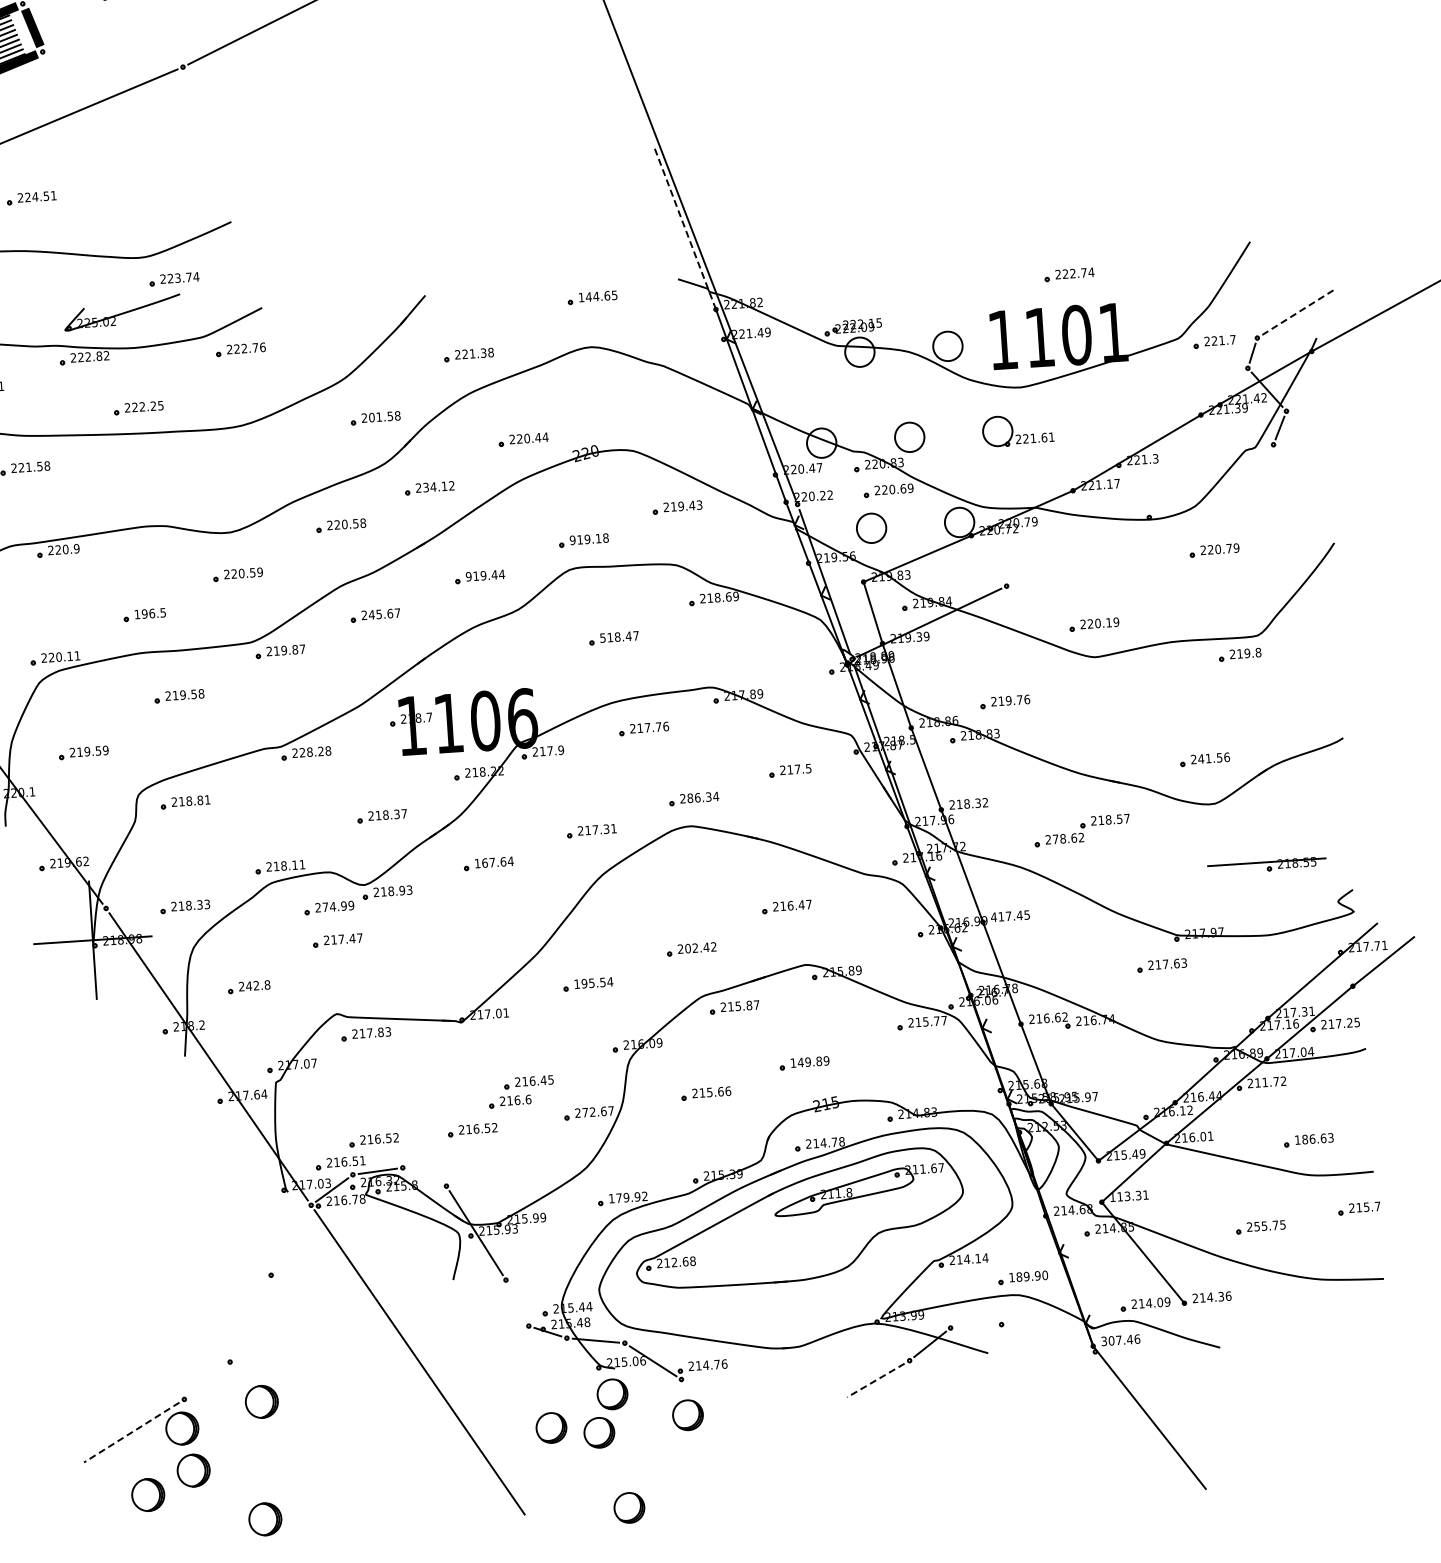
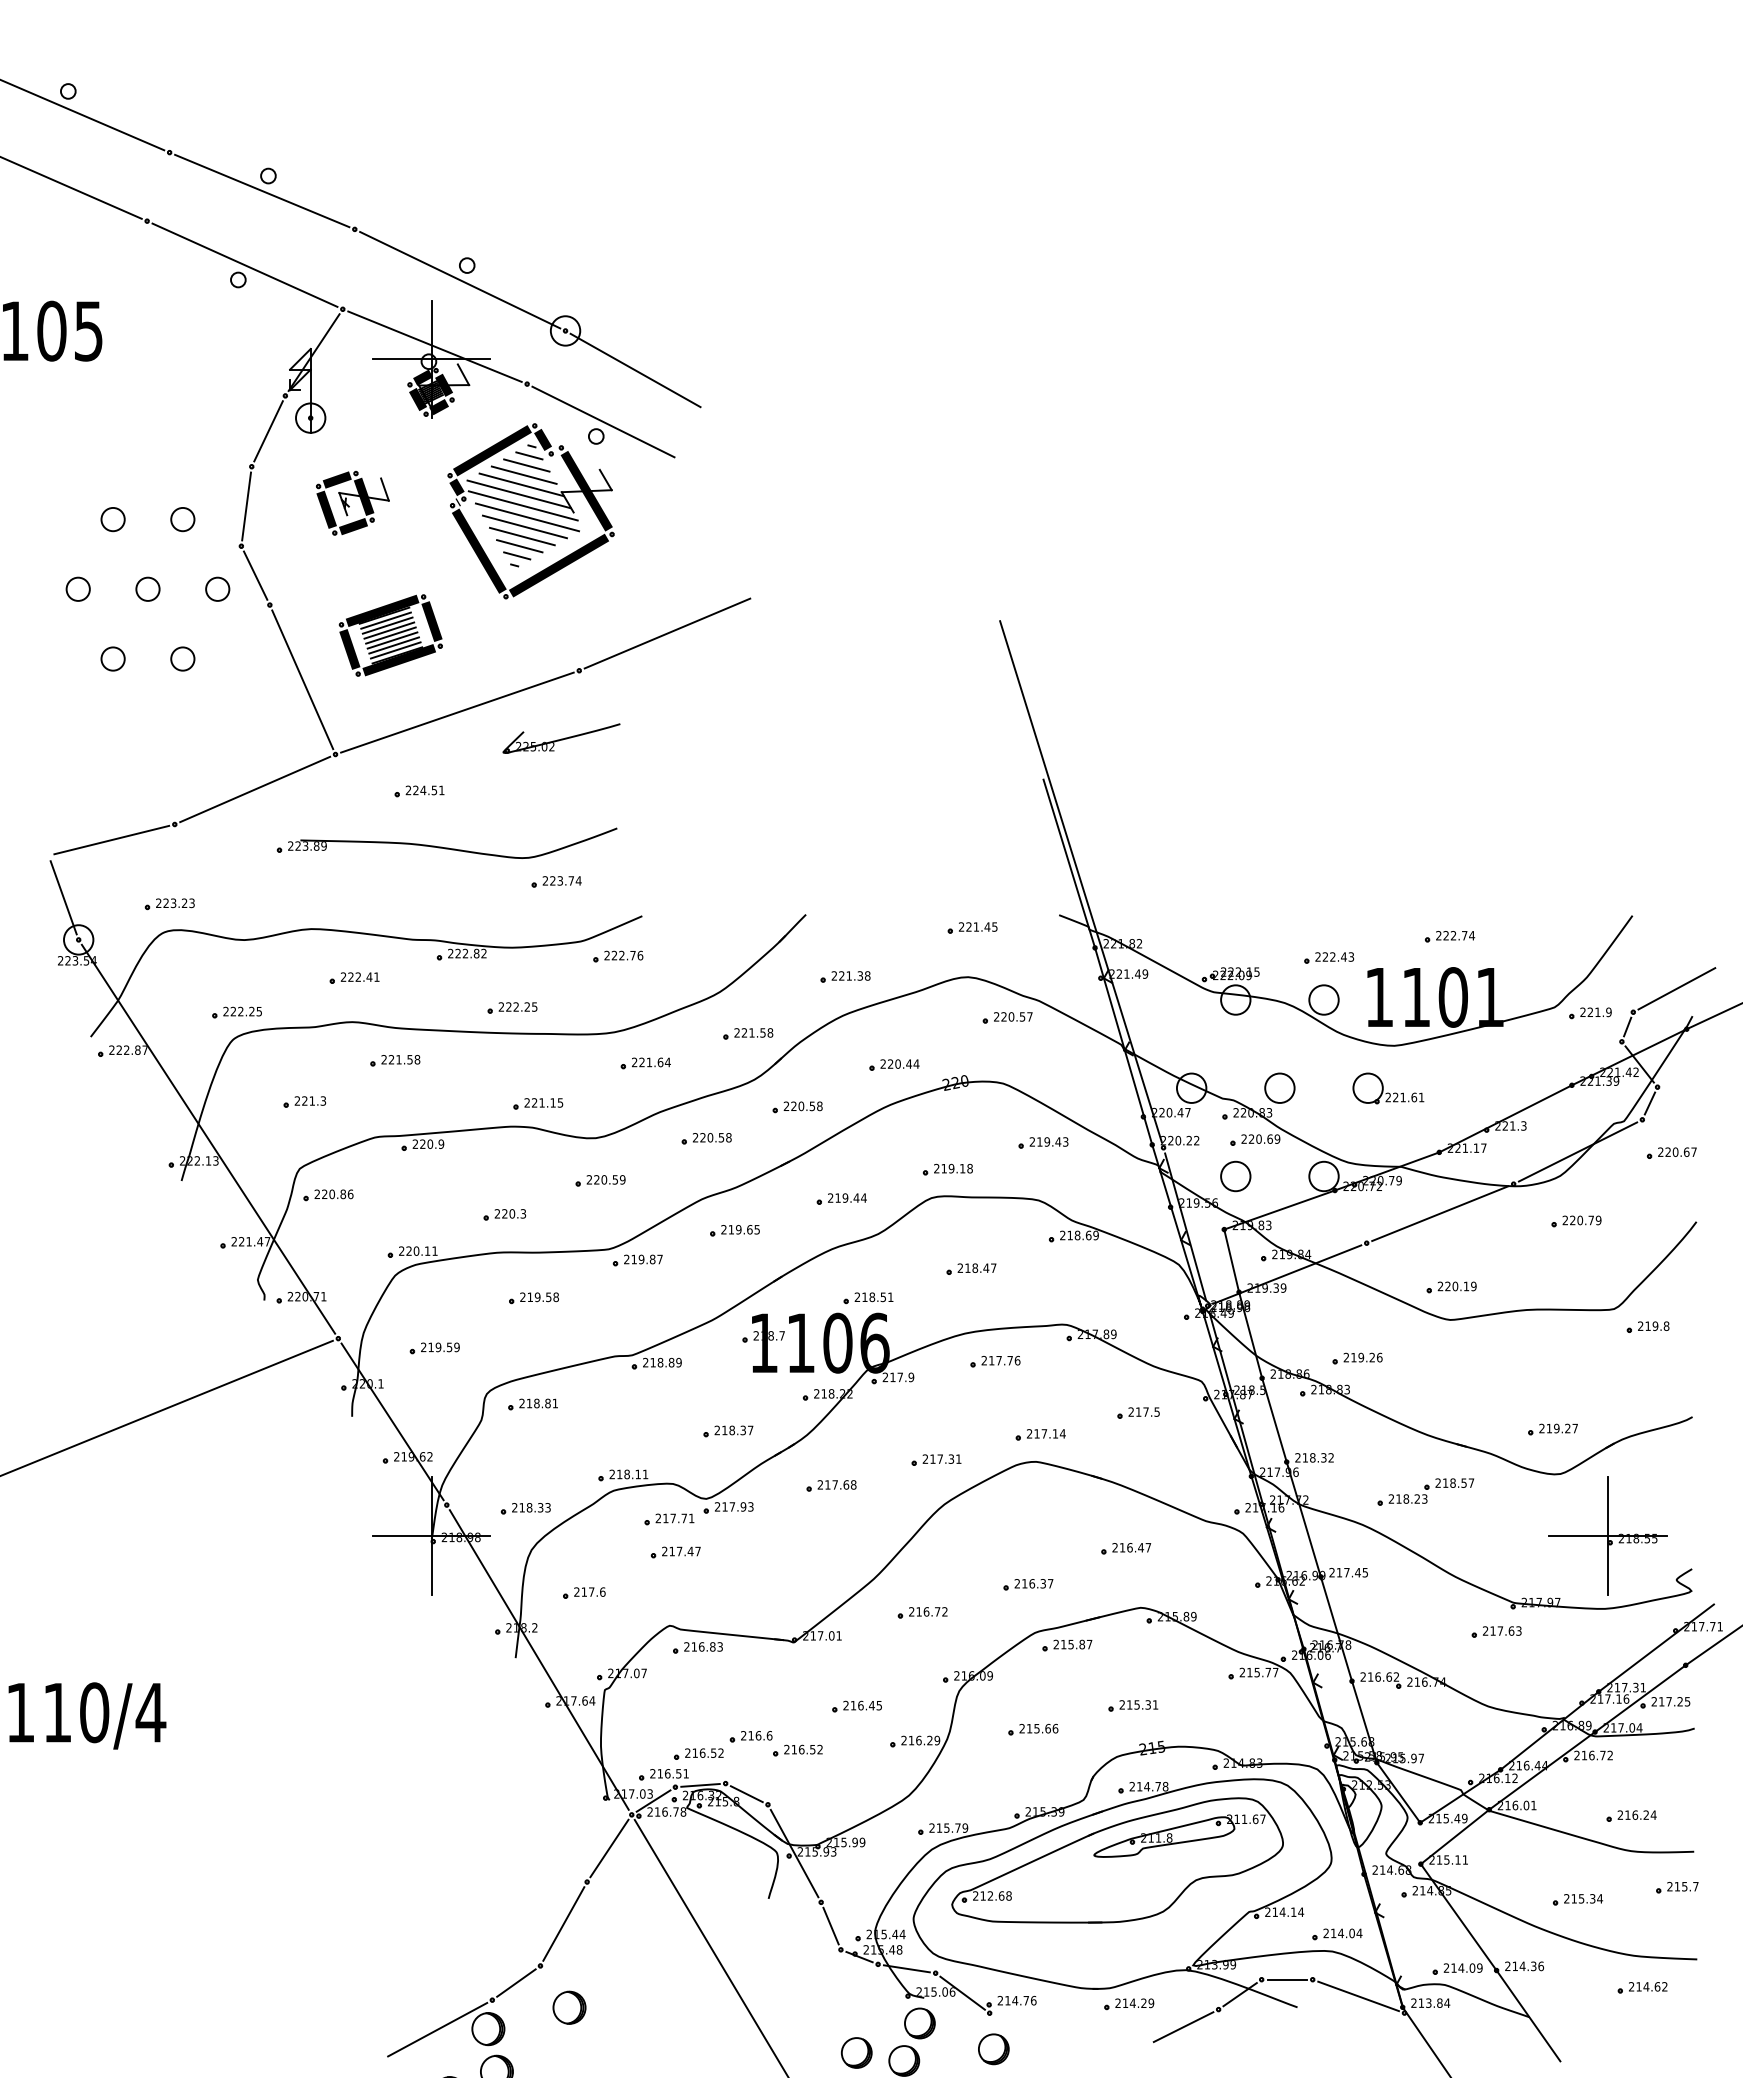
line: (684, 227) -> (1069, 863), dashed -> solid
text: (594, 296) -> (974, 926), 144.65 -> 221.45
part: (950, 303) -> (1329, 957), added
line: (1298, 311) -> (1676, 988), dashed -> solid
part: (122, 312) -> (561, 738), moved
text: (1232, 339) -> (1608, 1012), 221.7 -> 221.9
part: (633, 384) -> (1007, 1017), added
text: (371, 417) -> (744, 1032), 201.58 -> 221.58
part: (275, 454) -> (645, 1063), added
part: (1304, 475) -> (1671, 1152), added
line: (1210, 480) -> (1577, 1151), added
text: (438, 486) -> (806, 1106), 234.12 -> 220.58
part: (170, 501) -> (538, 1103), added
text: (572, 540) -> (936, 1168), 919.18 -> 219.18
line: (1078, 551) -> (1440, 1213), added
text: (468, 576) -> (830, 1197), 919.44 -> 219.44
text: (149, 613) -> (509, 1213), 196.5 -> 220.3
text: (383, 613) -> (743, 1229), 245.67 -> 219.65
text: (602, 638) -> (960, 1268), 518.47 -> 218.47
part: (1239, 654) -> (1647, 1326), moved
part: (513, 674) -> (868, 1298), added
text: (1018, 699) -> (1371, 1357), 219.76 -> 219.26
text: (314, 751) -> (665, 1362), 228.28 -> 218.89
text: (1214, 758) -> (1562, 1428), 241.56 -> 219.27
text: (699, 797) -> (1046, 1433), 286.34 -> 217.14
text: (1068, 837) -> (1411, 1498), 278.62 -> 218.23
line: (1267, 861) -> (1608, 1535), added
text: (493, 862) -> (836, 1484), 167.64 -> 217.68
text: (391, 890) -> (732, 1506), 218.93 -> 217.93
text: (338, 906) -> (678, 1518), 274.99 -> 217.71
text: (994, 917) -> (1332, 1572), 417.45 -> 217.45
text: (700, 947) -> (1037, 1583), 202.42 -> 216.37
text: (593, 982) -> (928, 1611), 195.54 -> 216.72
text: (258, 984) -> (593, 1591), 242.8 -> 217.6
text: (369, 1032) -> (701, 1646), 217.83 -> 216.83
text: (809, 1061) -> (1138, 1704), 149.89 -> 215.31
text: (1264, 1082) -> (1591, 1755), 211.72 -> 216.72
part: (509, 1101) -> (750, 1736), moved
text: (598, 1111) -> (924, 1740), 272.67 -> 216.29
text: (1313, 1138) -> (1636, 1814), 186.63 -> 216.24
line: (424, 1177) -> (746, 1794), added
text: (1125, 1195) -> (1444, 1859), 113.31 -> 215.11
text: (628, 1196) -> (948, 1827), 179.92 -> 215.79
text: (1270, 1225) -> (1587, 1898), 255.75 -> 215.34
line: (291, 1240) -> (609, 1848), added
text: (1028, 1276) -> (1342, 1933), 189.90 -> 214.04
line: (516, 1302) -> (830, 1925), added
part: (1331, 1310) -> (1642, 1987), added
line: (250, 1318) -> (563, 1923), added
line: (975, 1326) -> (1286, 1979), added
line: (1048, 1338) -> (1358, 1996), added
text: (1120, 1339) -> (1430, 2002), 307.46 -> 213.84
line: (1219, 1346) -> (1528, 2015), added
part: (820, 1361) -> (1129, 2004), added
line: (207, 1380) -> (516, 1982), added
line: (875, 1380) -> (1183, 2027), dashed -> solid
line: (131, 1432) -> (437, 2029), dashed -> solid

